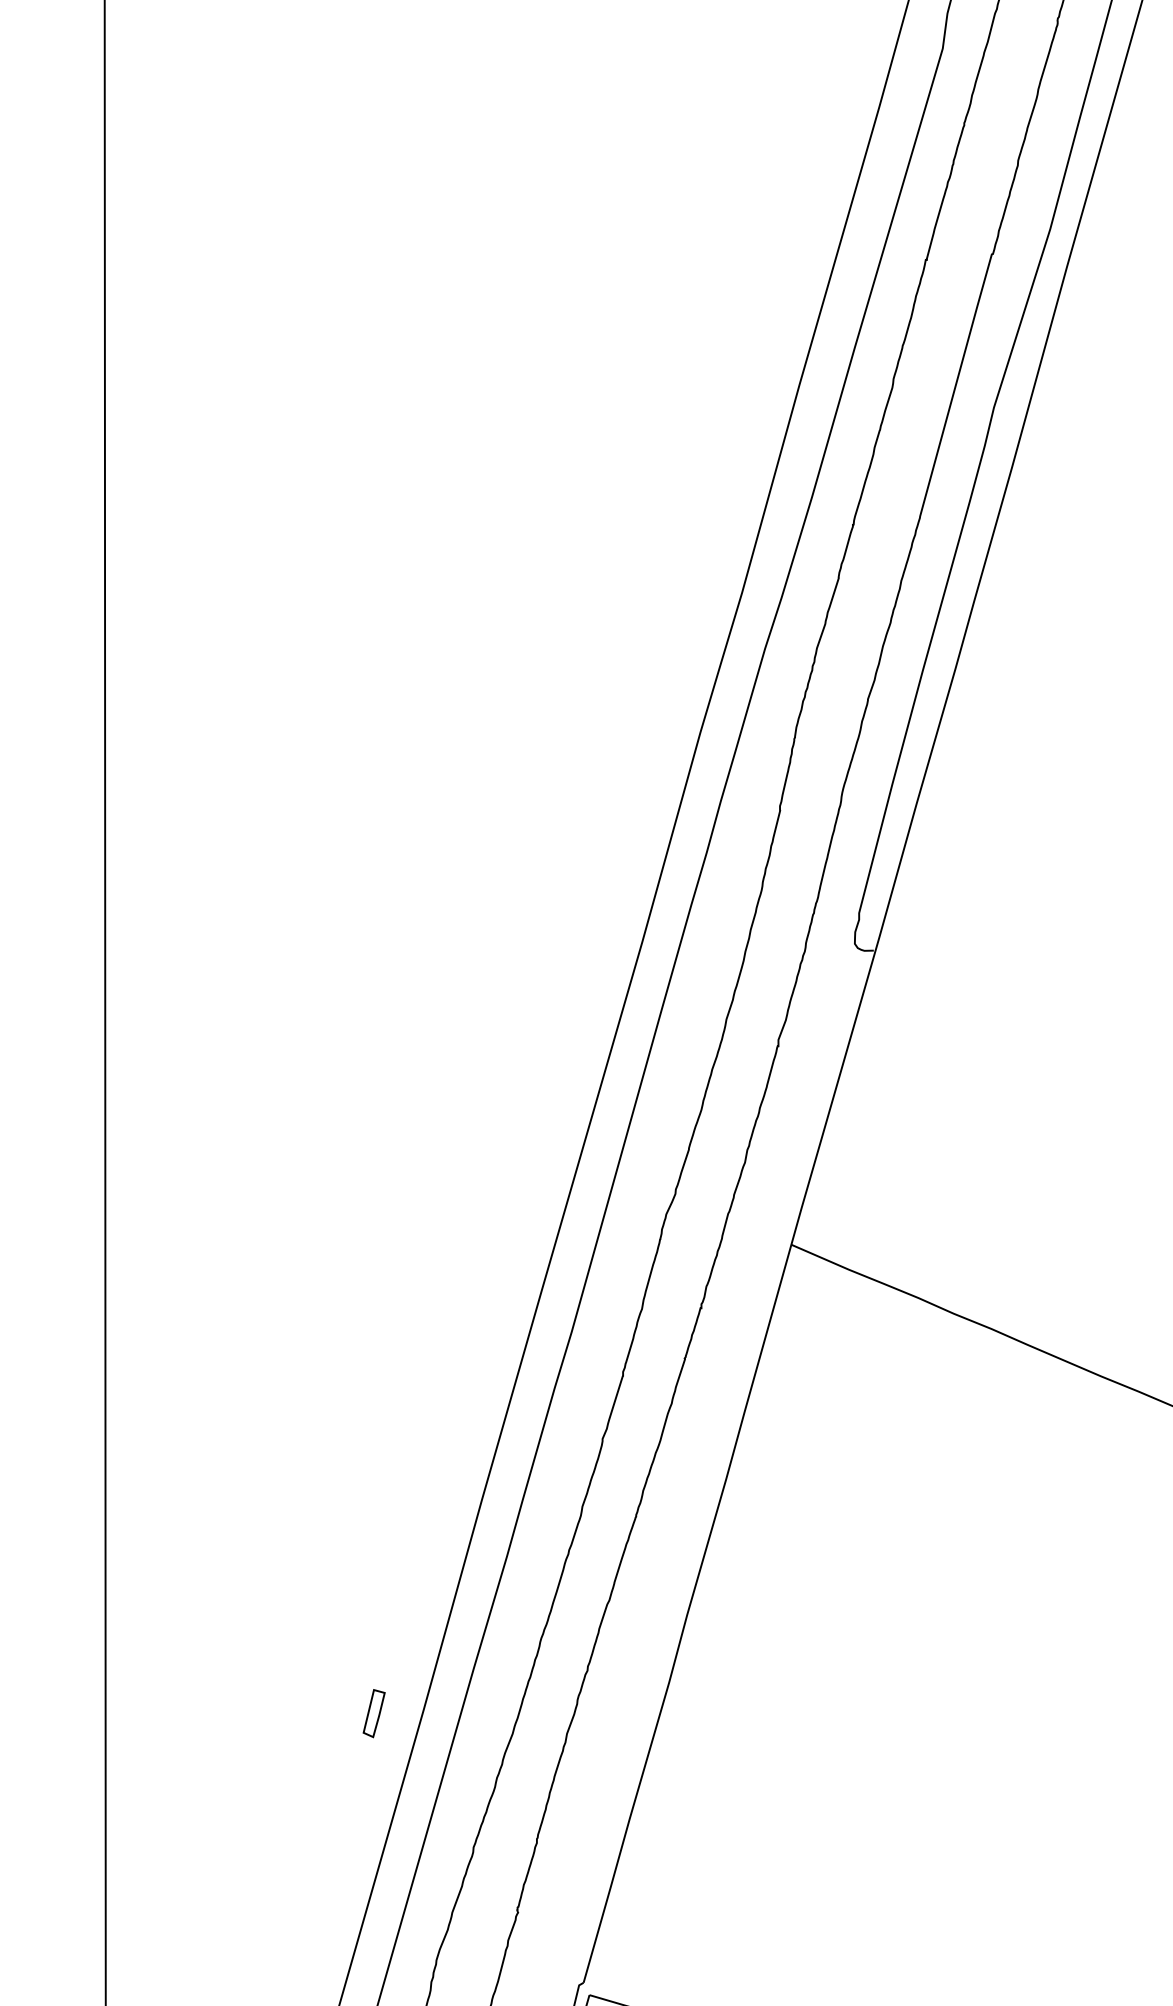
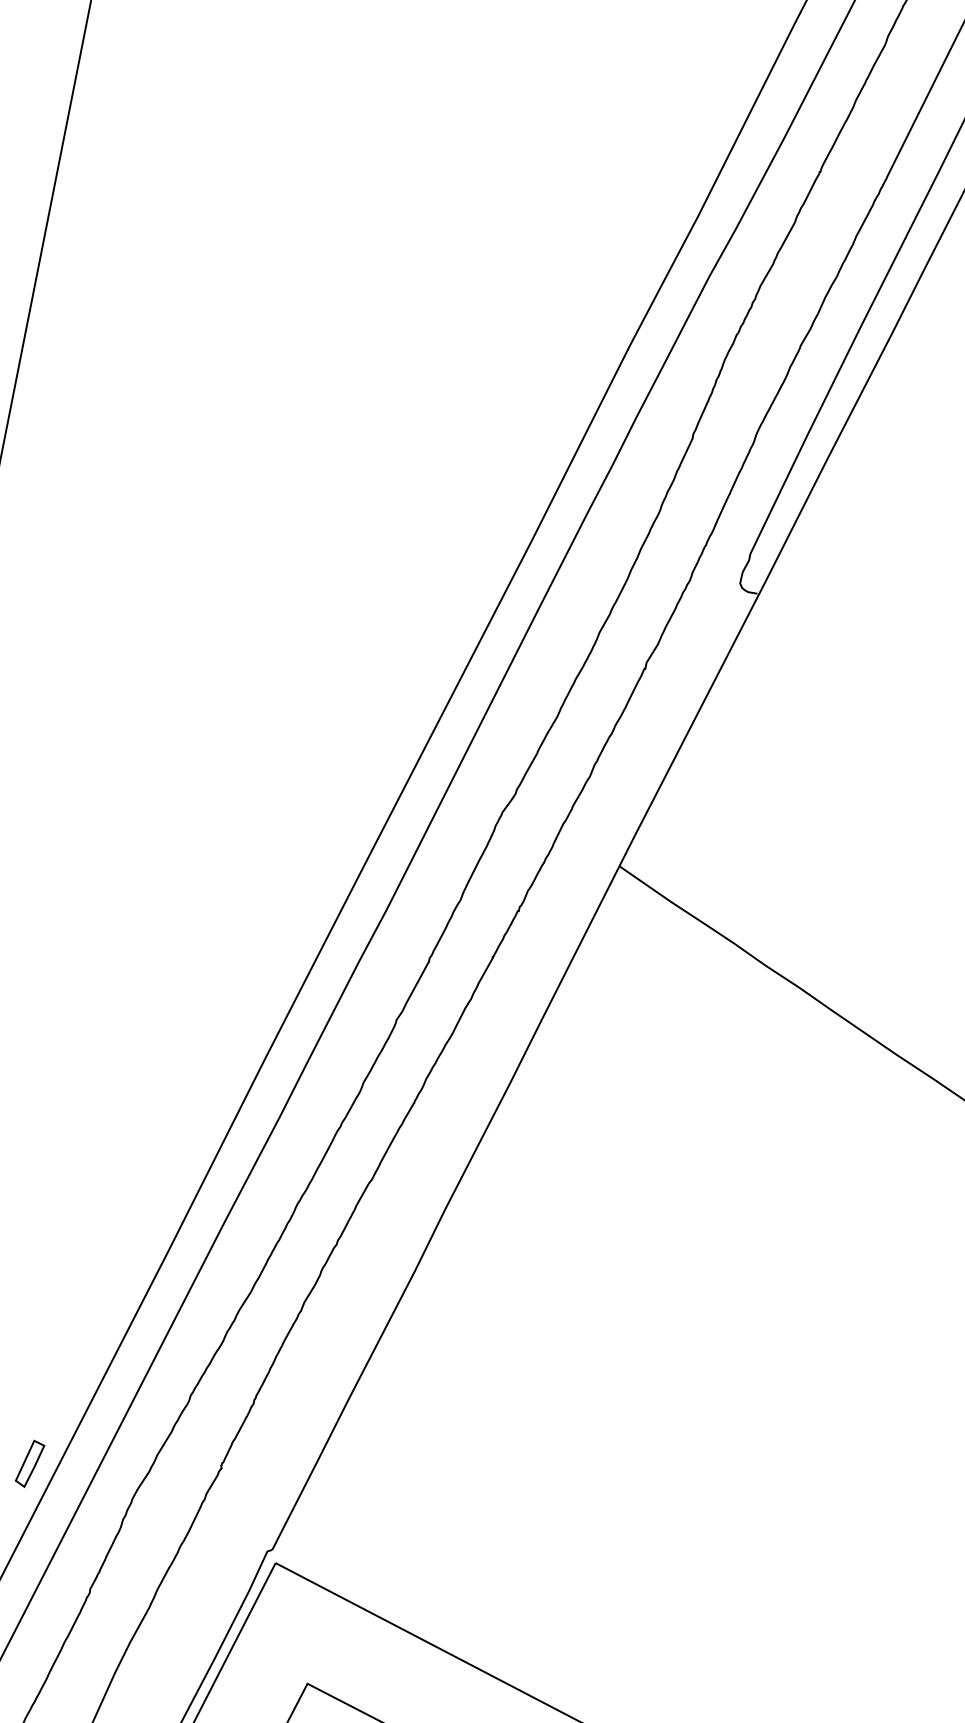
part: (373, 1713) -> (29, 1463), moved

